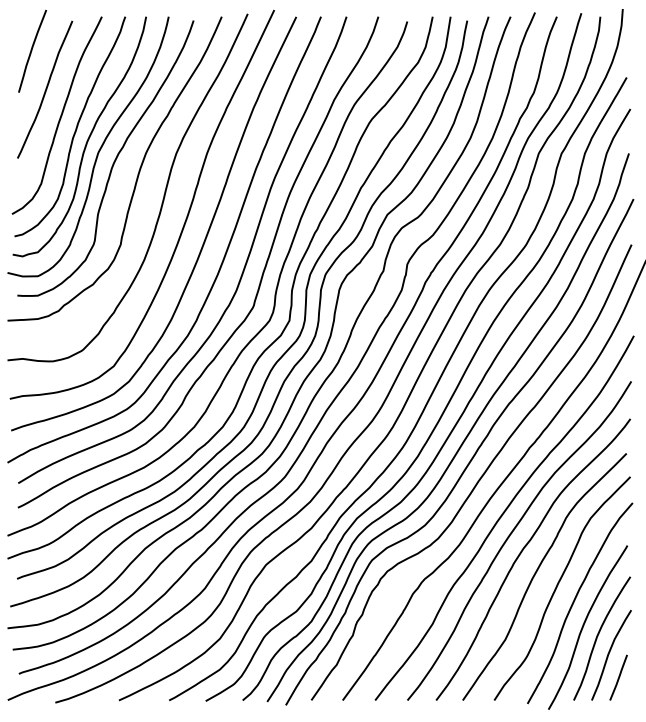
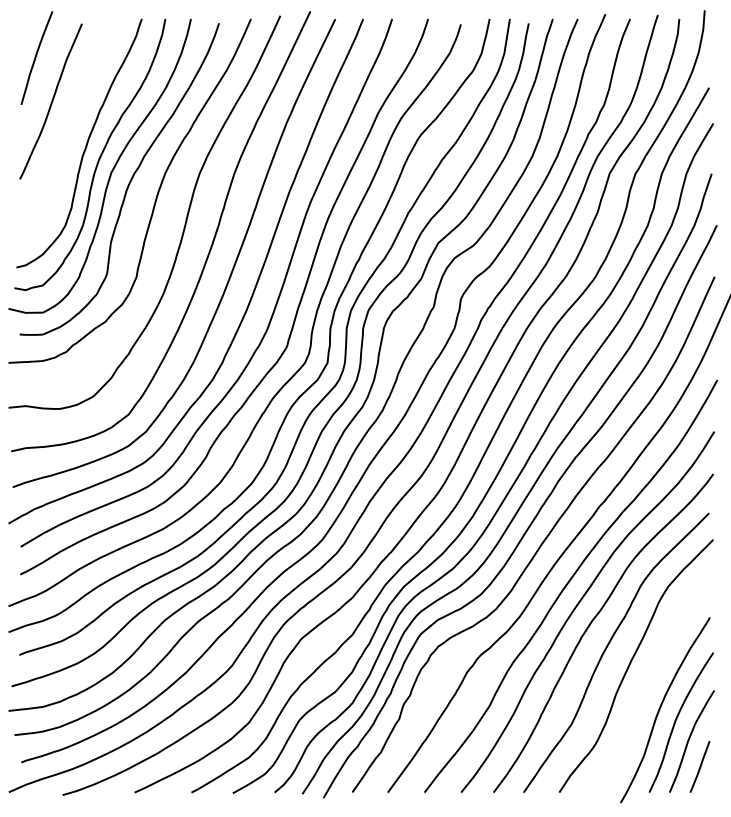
curve: (60, 115) -> (68, 130), removed
curve: (574, 601) -> (650, 680), removed

